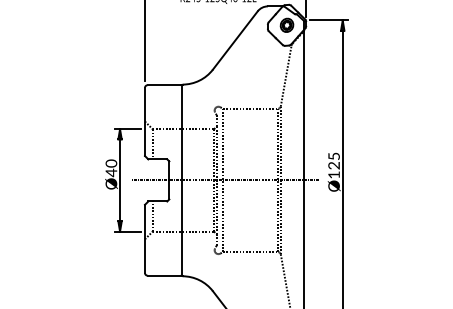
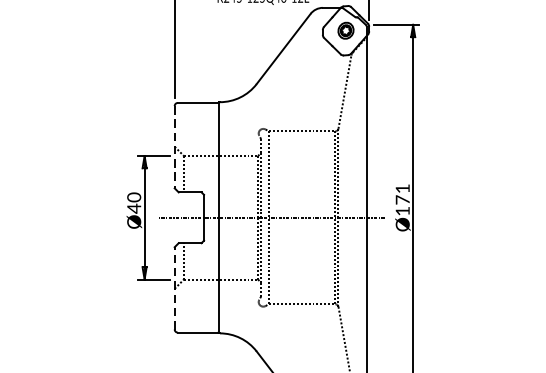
line: (145, 122) -> (175, 147), solid -> dashed
text: (333, 160) -> (402, 193), Ø125 -> Ø171
line: (145, 238) -> (175, 287), solid -> dashed

